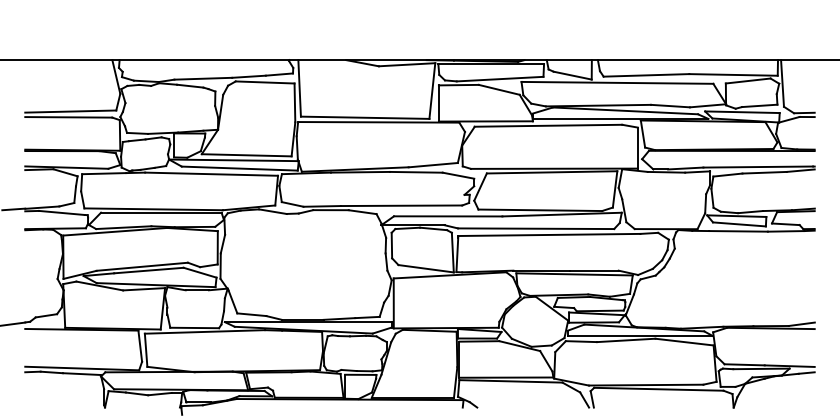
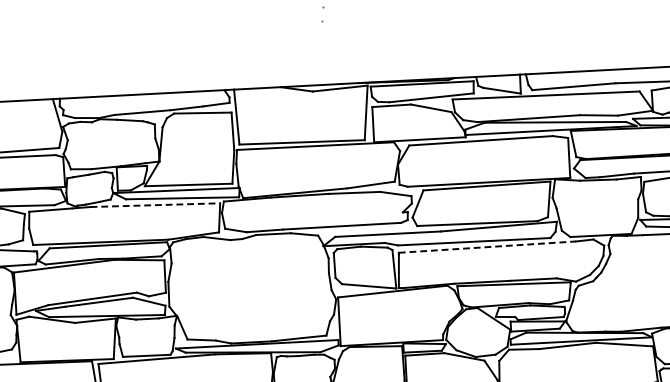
line: (212, 174) -> (156, 205), solid -> dashed
line: (549, 234) -> (487, 246), solid -> dashed

